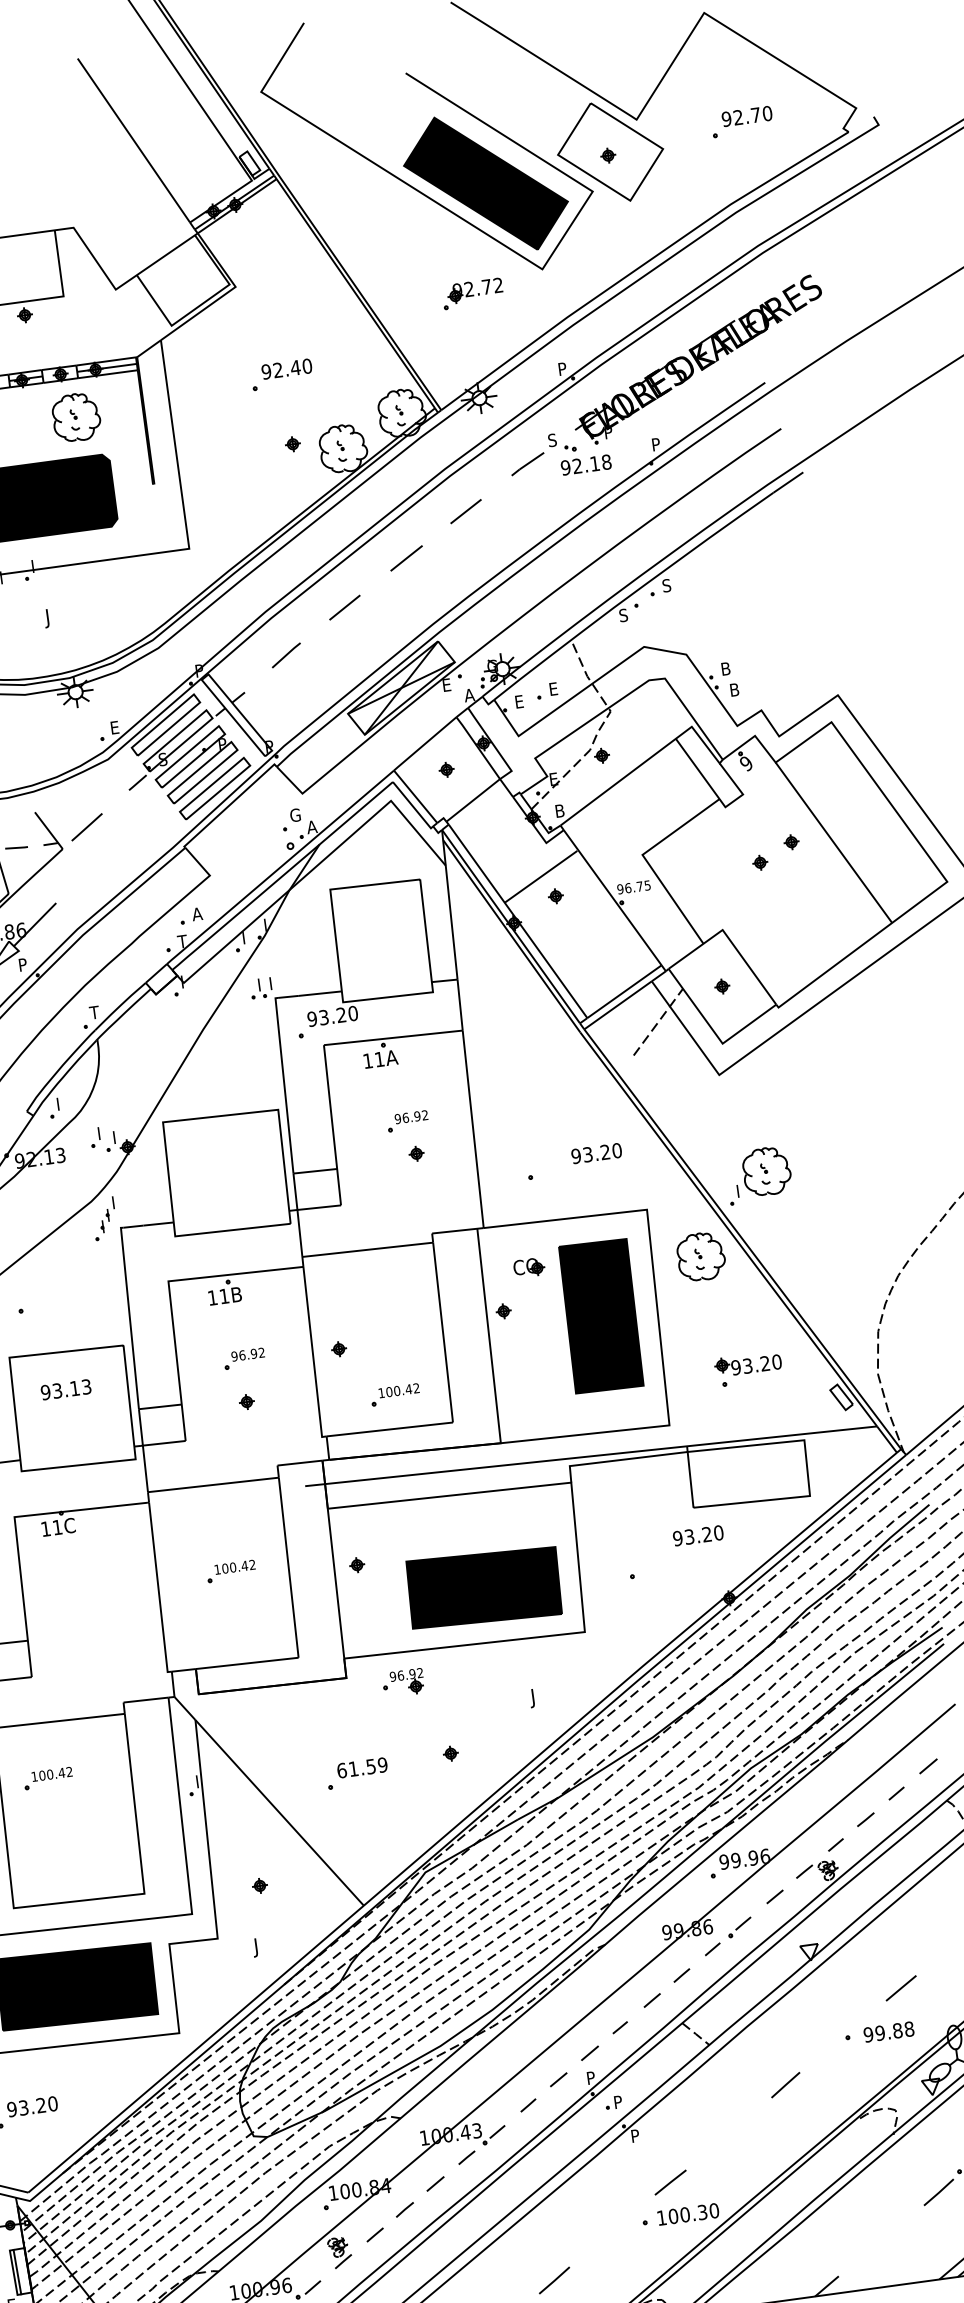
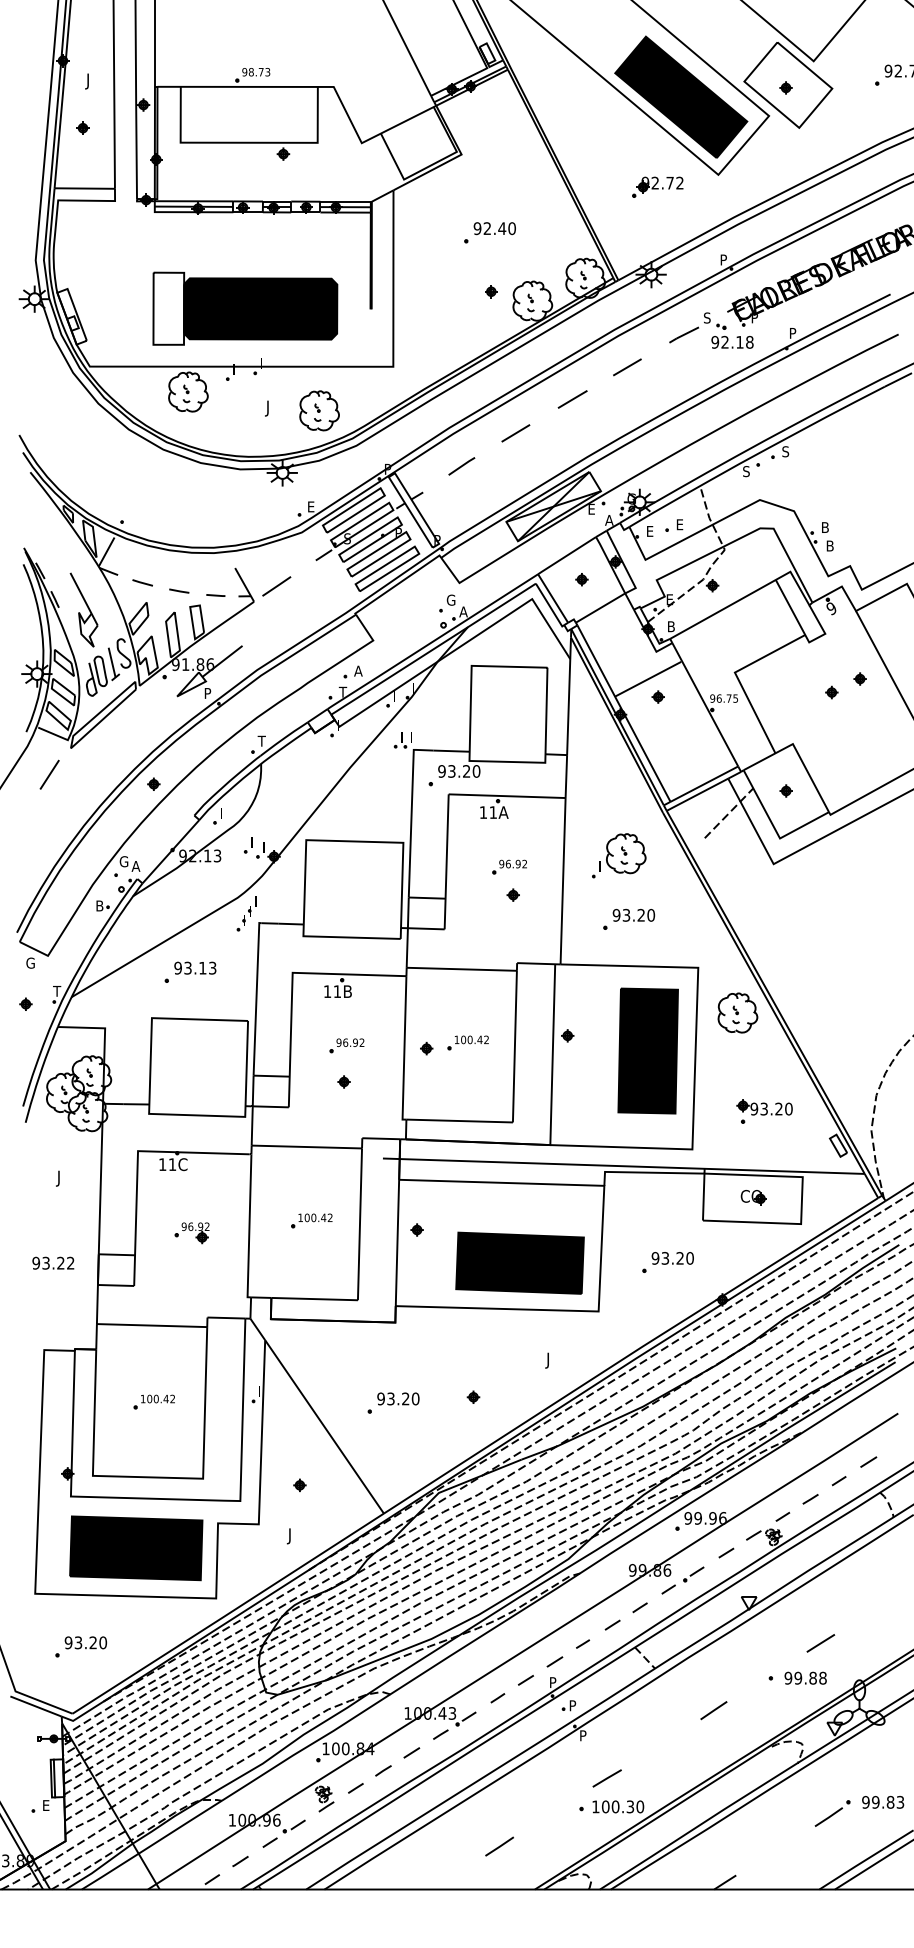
part: (76, 417) -> (319, 410), moved
text: (596, 1152) -> (633, 914), moved
part: (759, 1174) -> (619, 855), moved
part: (528, 1267) -> (753, 1197), moved
text: (66, 1388) -> (195, 967), moved
part: (394, 1394) -> (467, 1042), moved
text: (697, 1535) -> (672, 1258), moved
part: (402, 1683) -> (191, 1233), moved
text: (362, 1767) -> (398, 1398), 61.59 -> 93.20
part: (47, 1777) -> (153, 1401), moved

